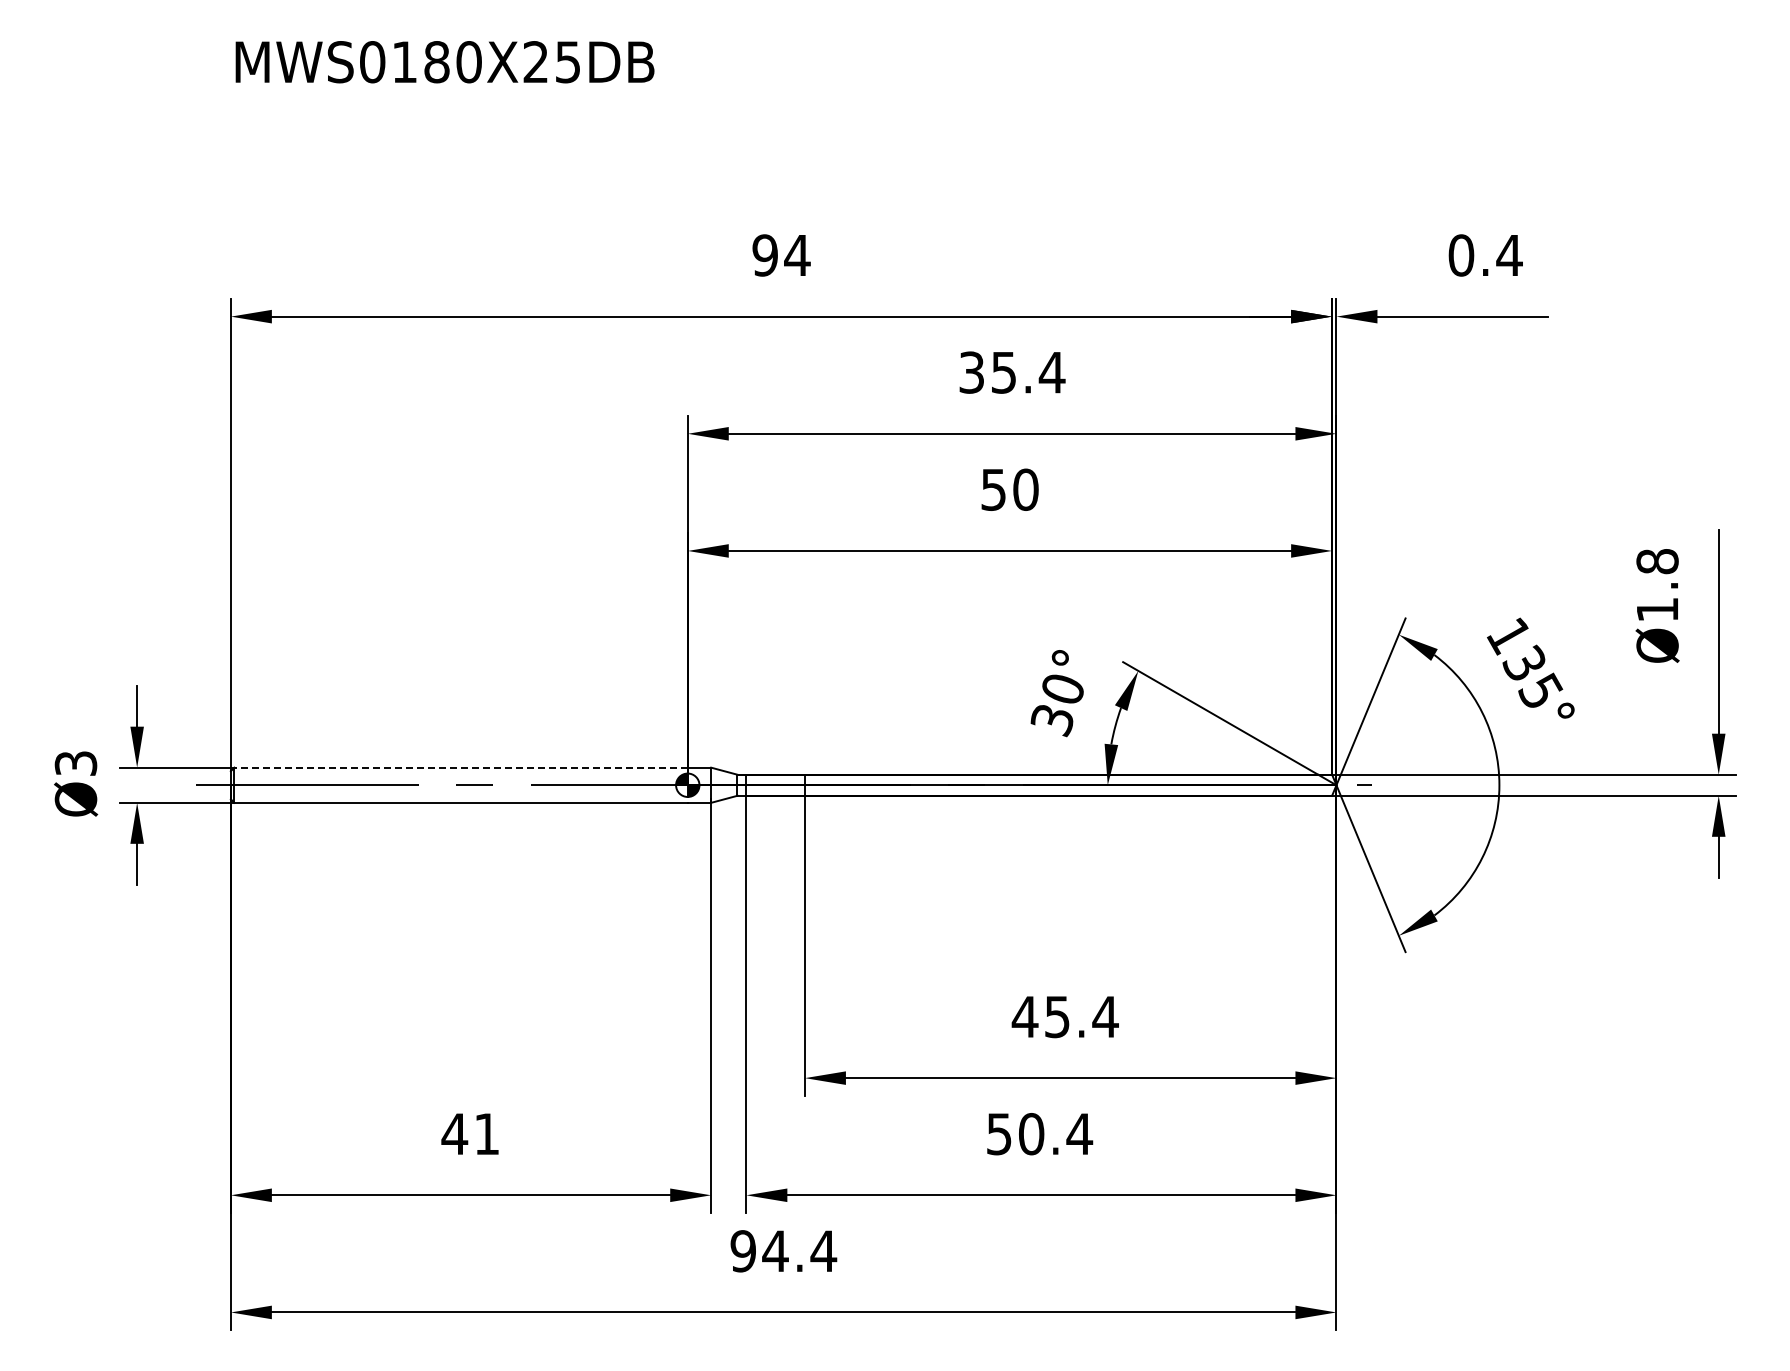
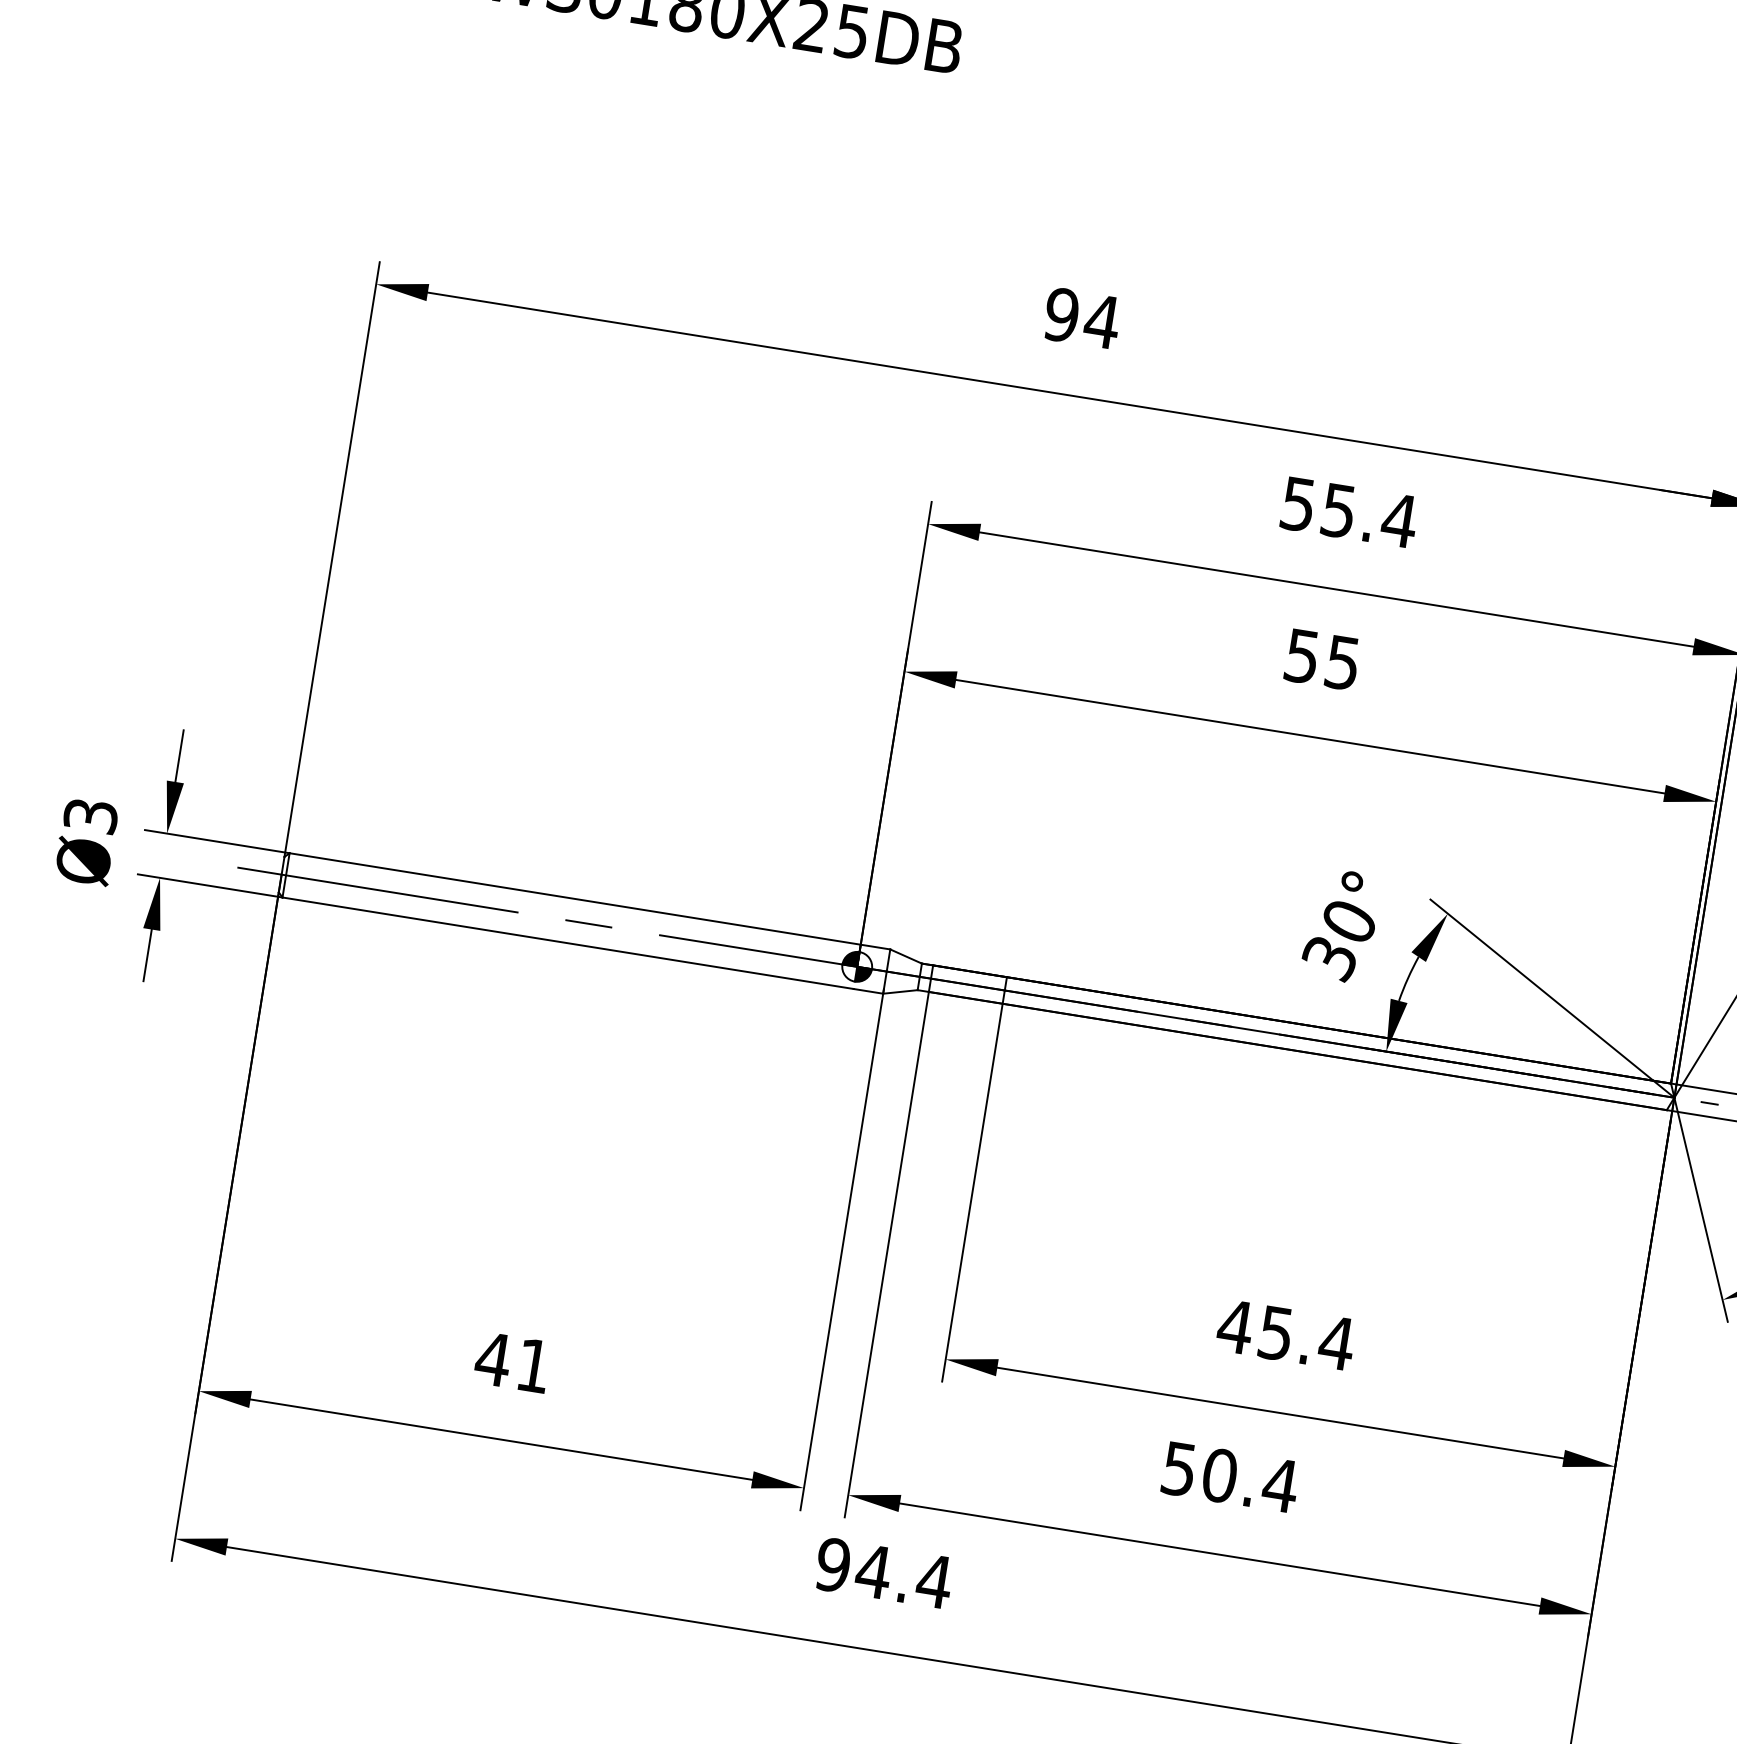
text: (971, 372) -> (1297, 504), 35.4 -> 55.4
text: (1025, 489) -> (1342, 662), 50 -> 55
line: (461, 767) -> (575, 898), dashed -> solid

